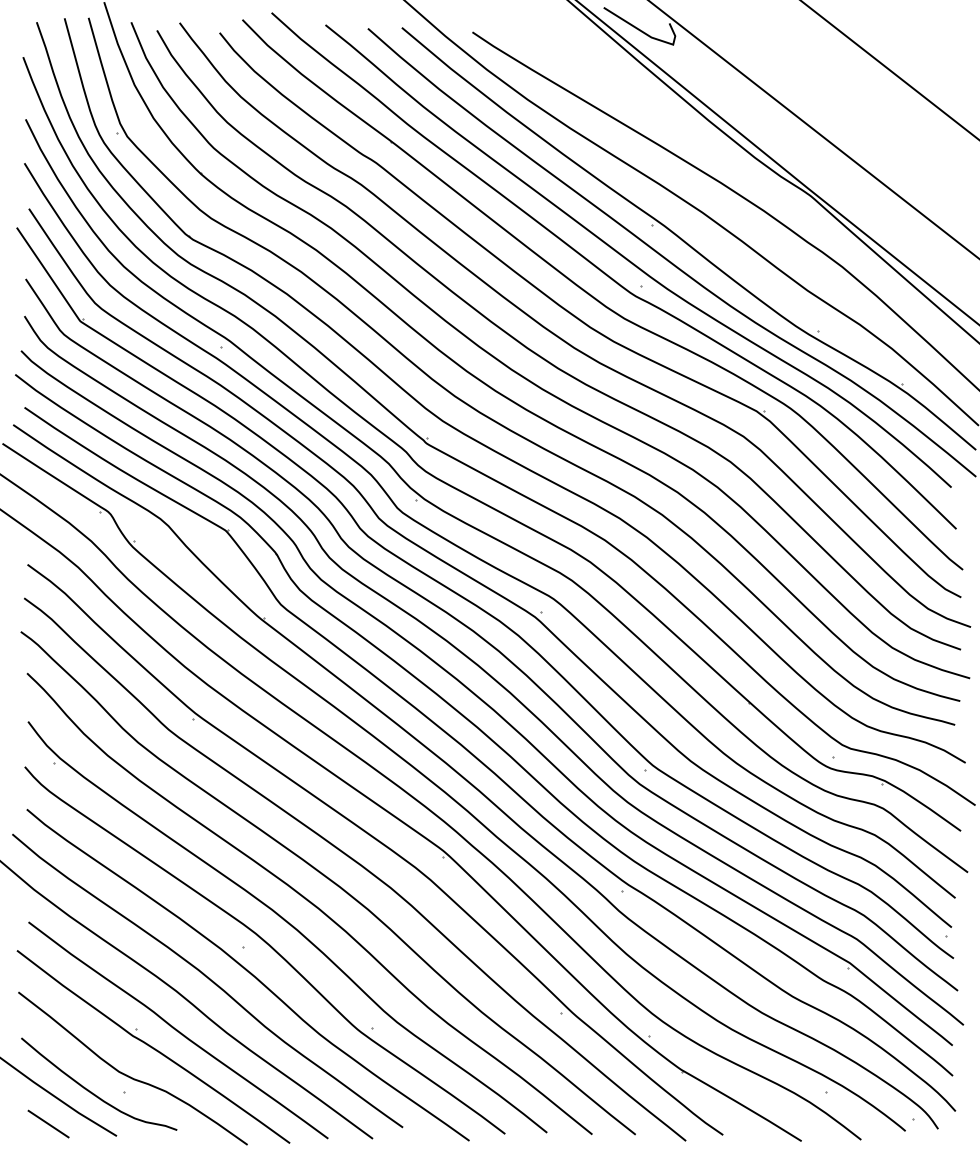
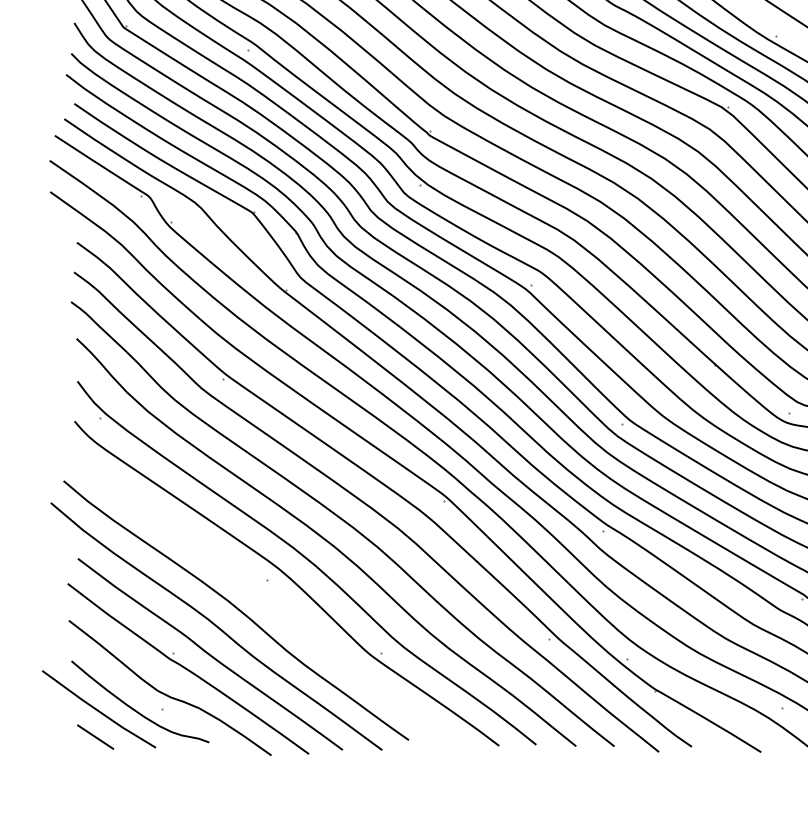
curve: (249, 973) -> (273, 604), removed

